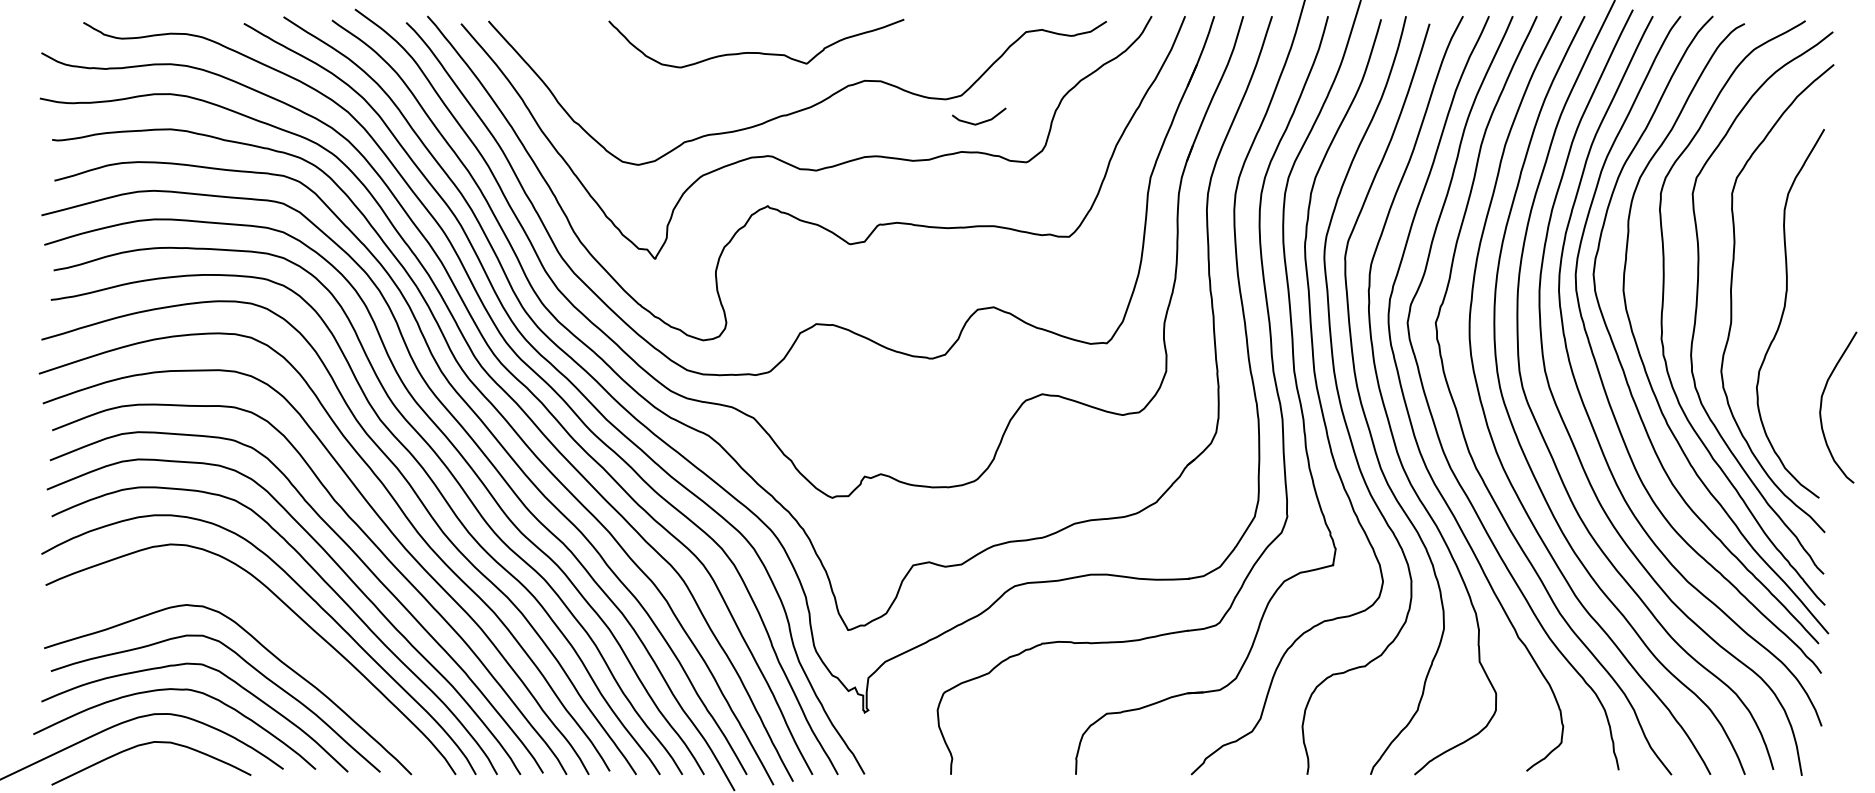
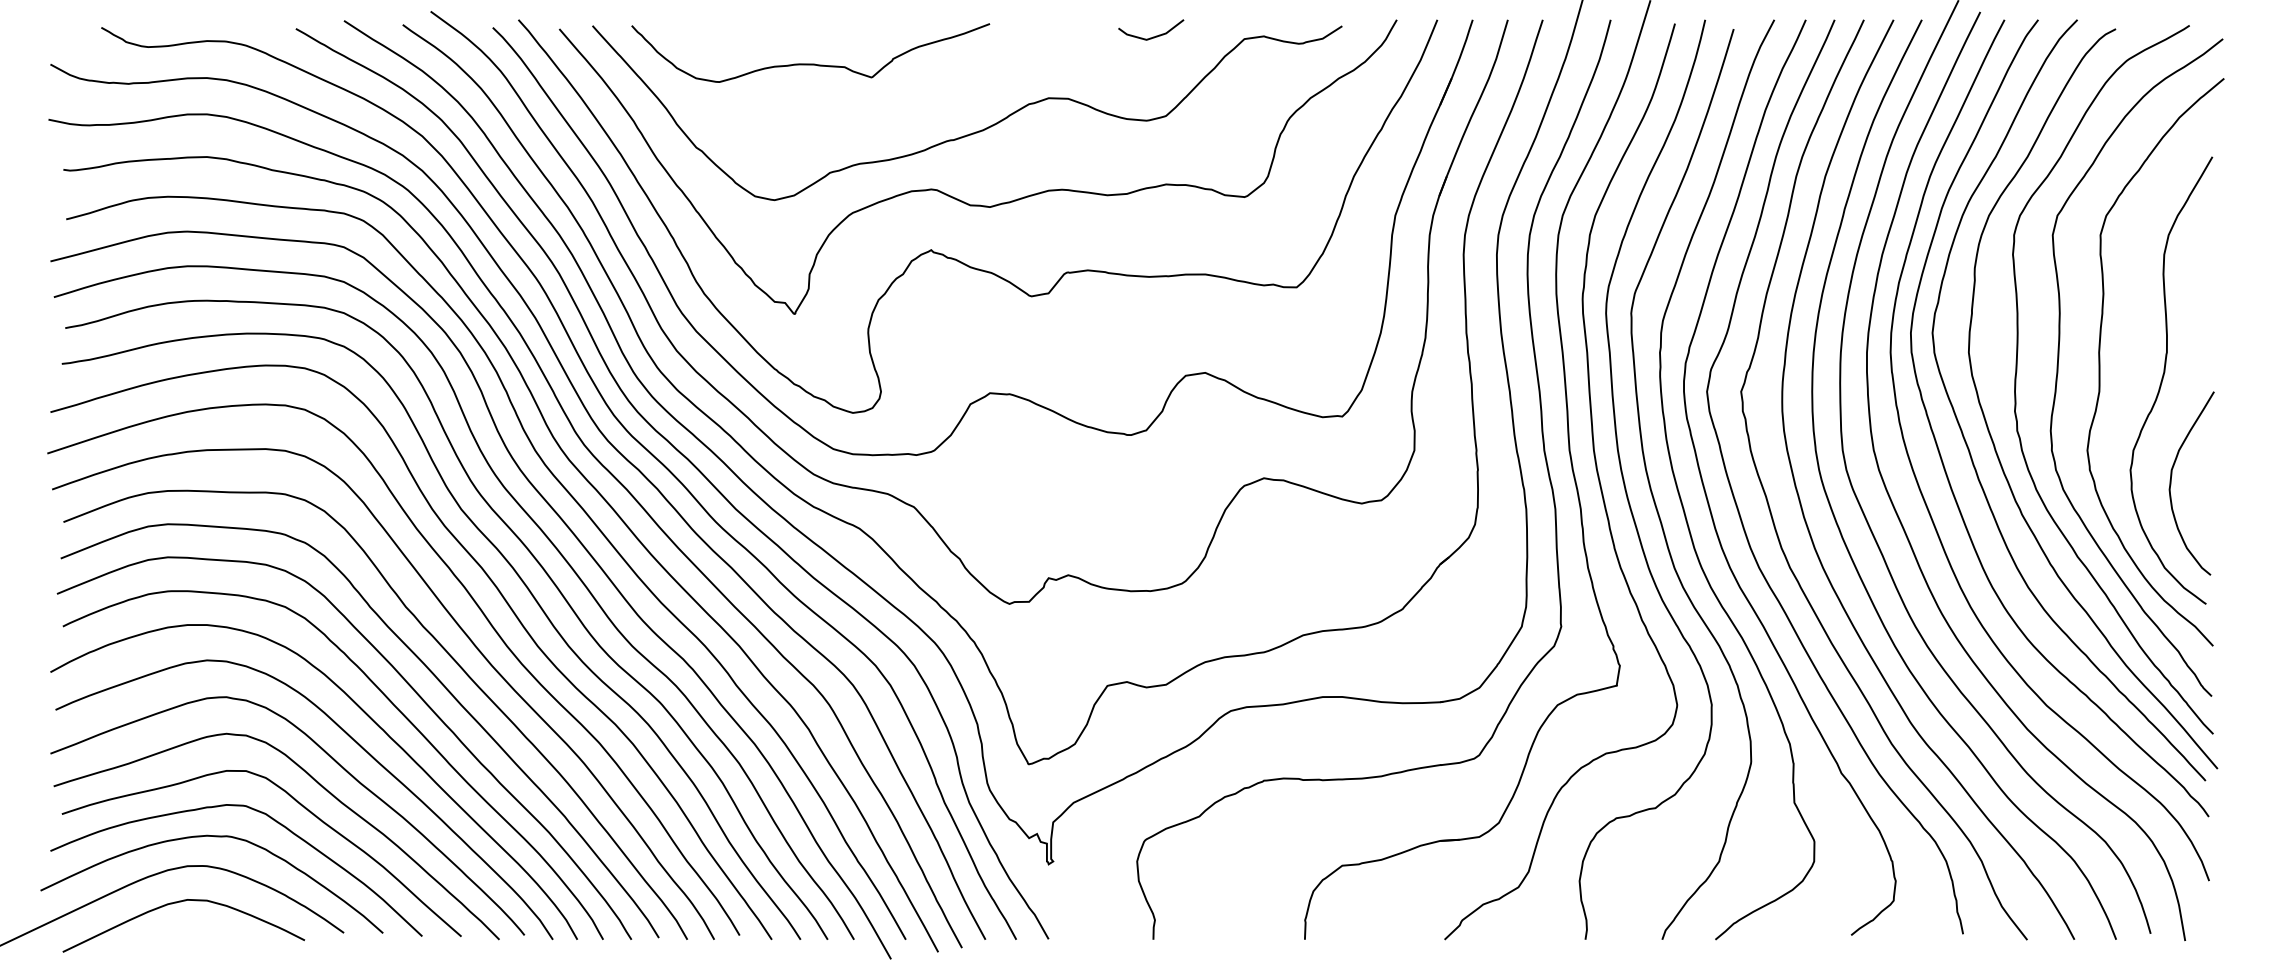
curve: (756, 52) -> (810, 63), moved
line: (981, 121) -> (1153, 35), moved
curve: (1822, 403) -> (2172, 478), moved
curve: (272, 625) -> (330, 758), added

